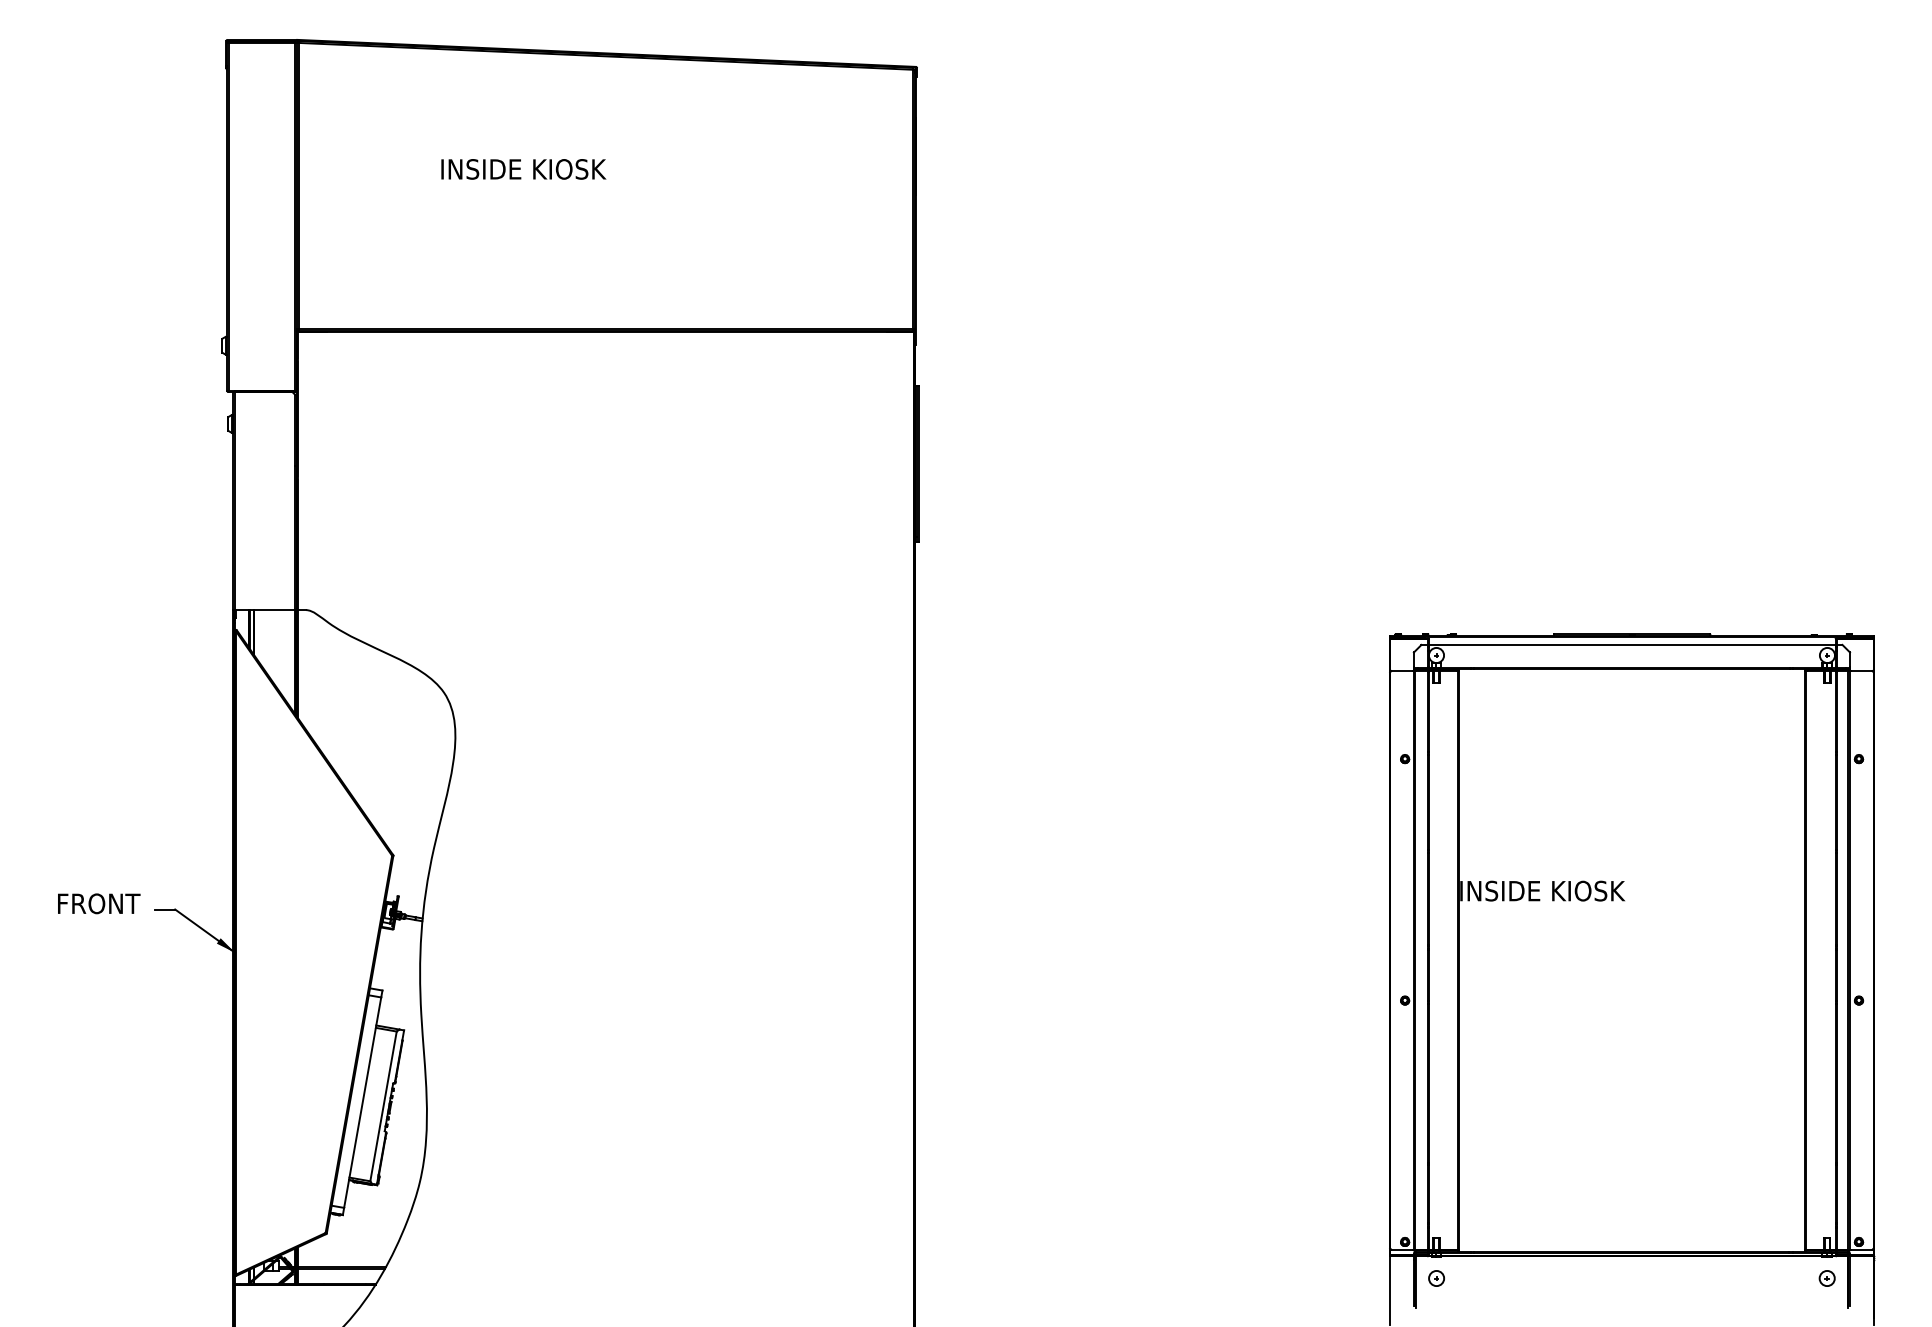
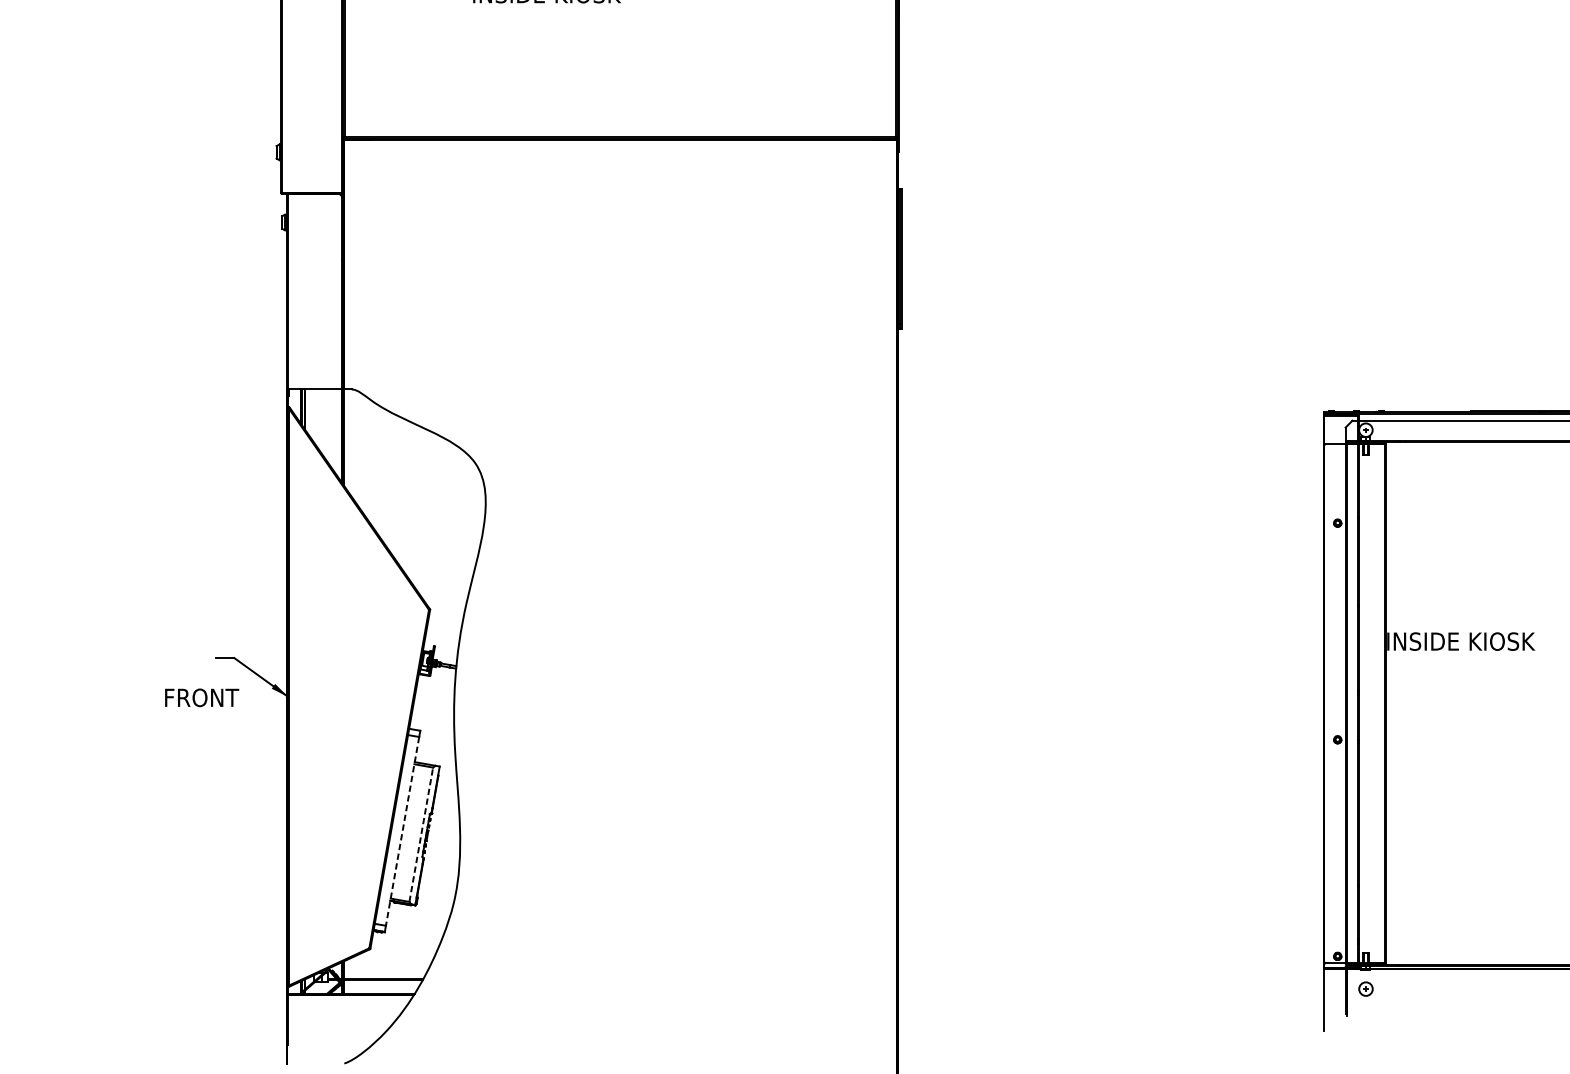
text: (99, 903) -> (202, 697), moved
line: (362, 1102) -> (402, 831), solid -> dashed
line: (383, 1105) -> (421, 833), solid -> dashed

